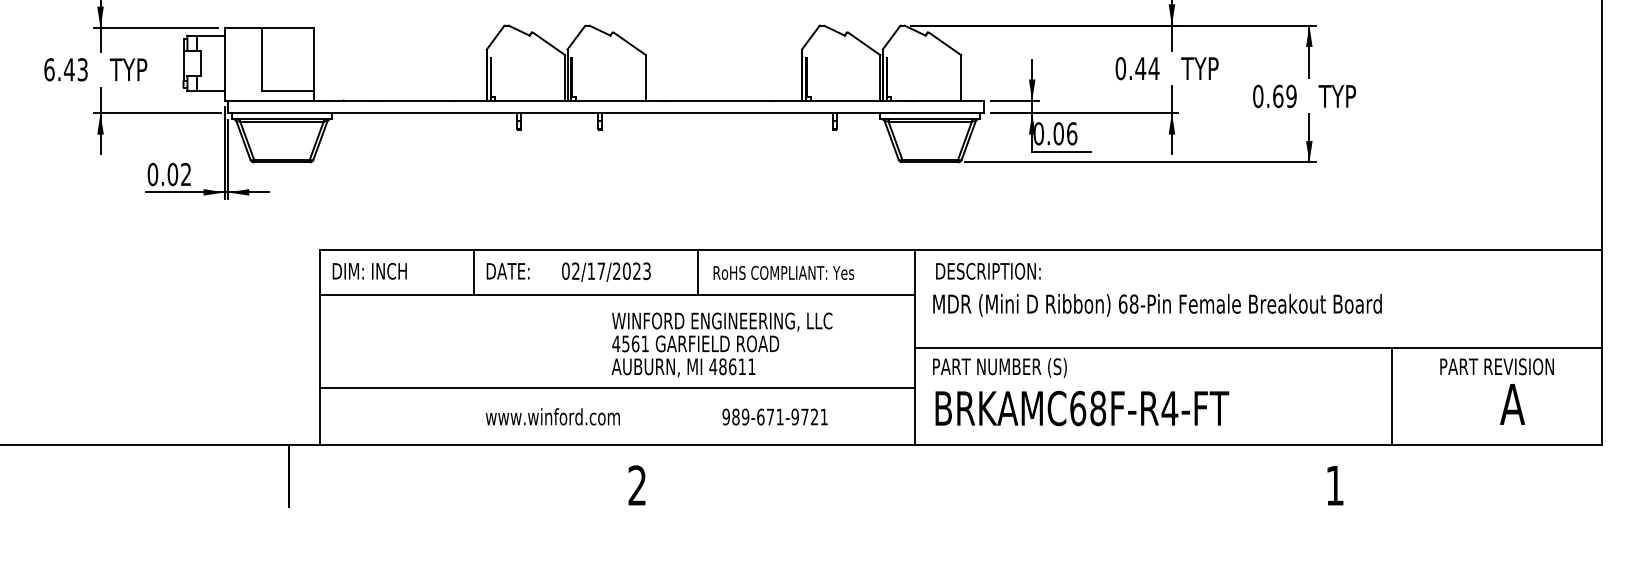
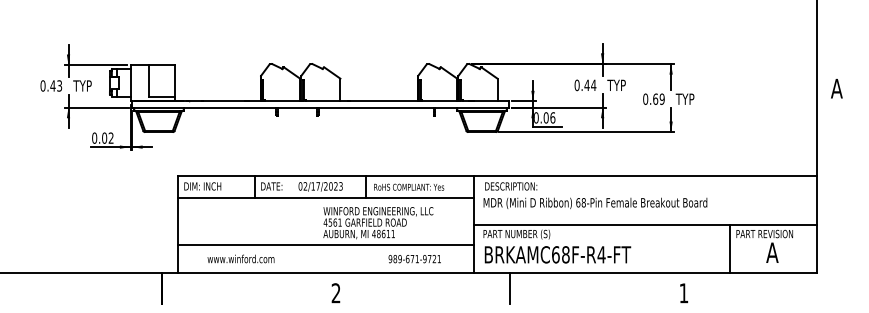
text: (48, 68) -> (42, 85), 6.43 -> 0.43
line: (1392, 395) -> (730, 248), moved
text: (551, 415) -> (240, 258), moved
text: (774, 417) -> (414, 259), moved
line: (987, 476) -> (510, 288), added

